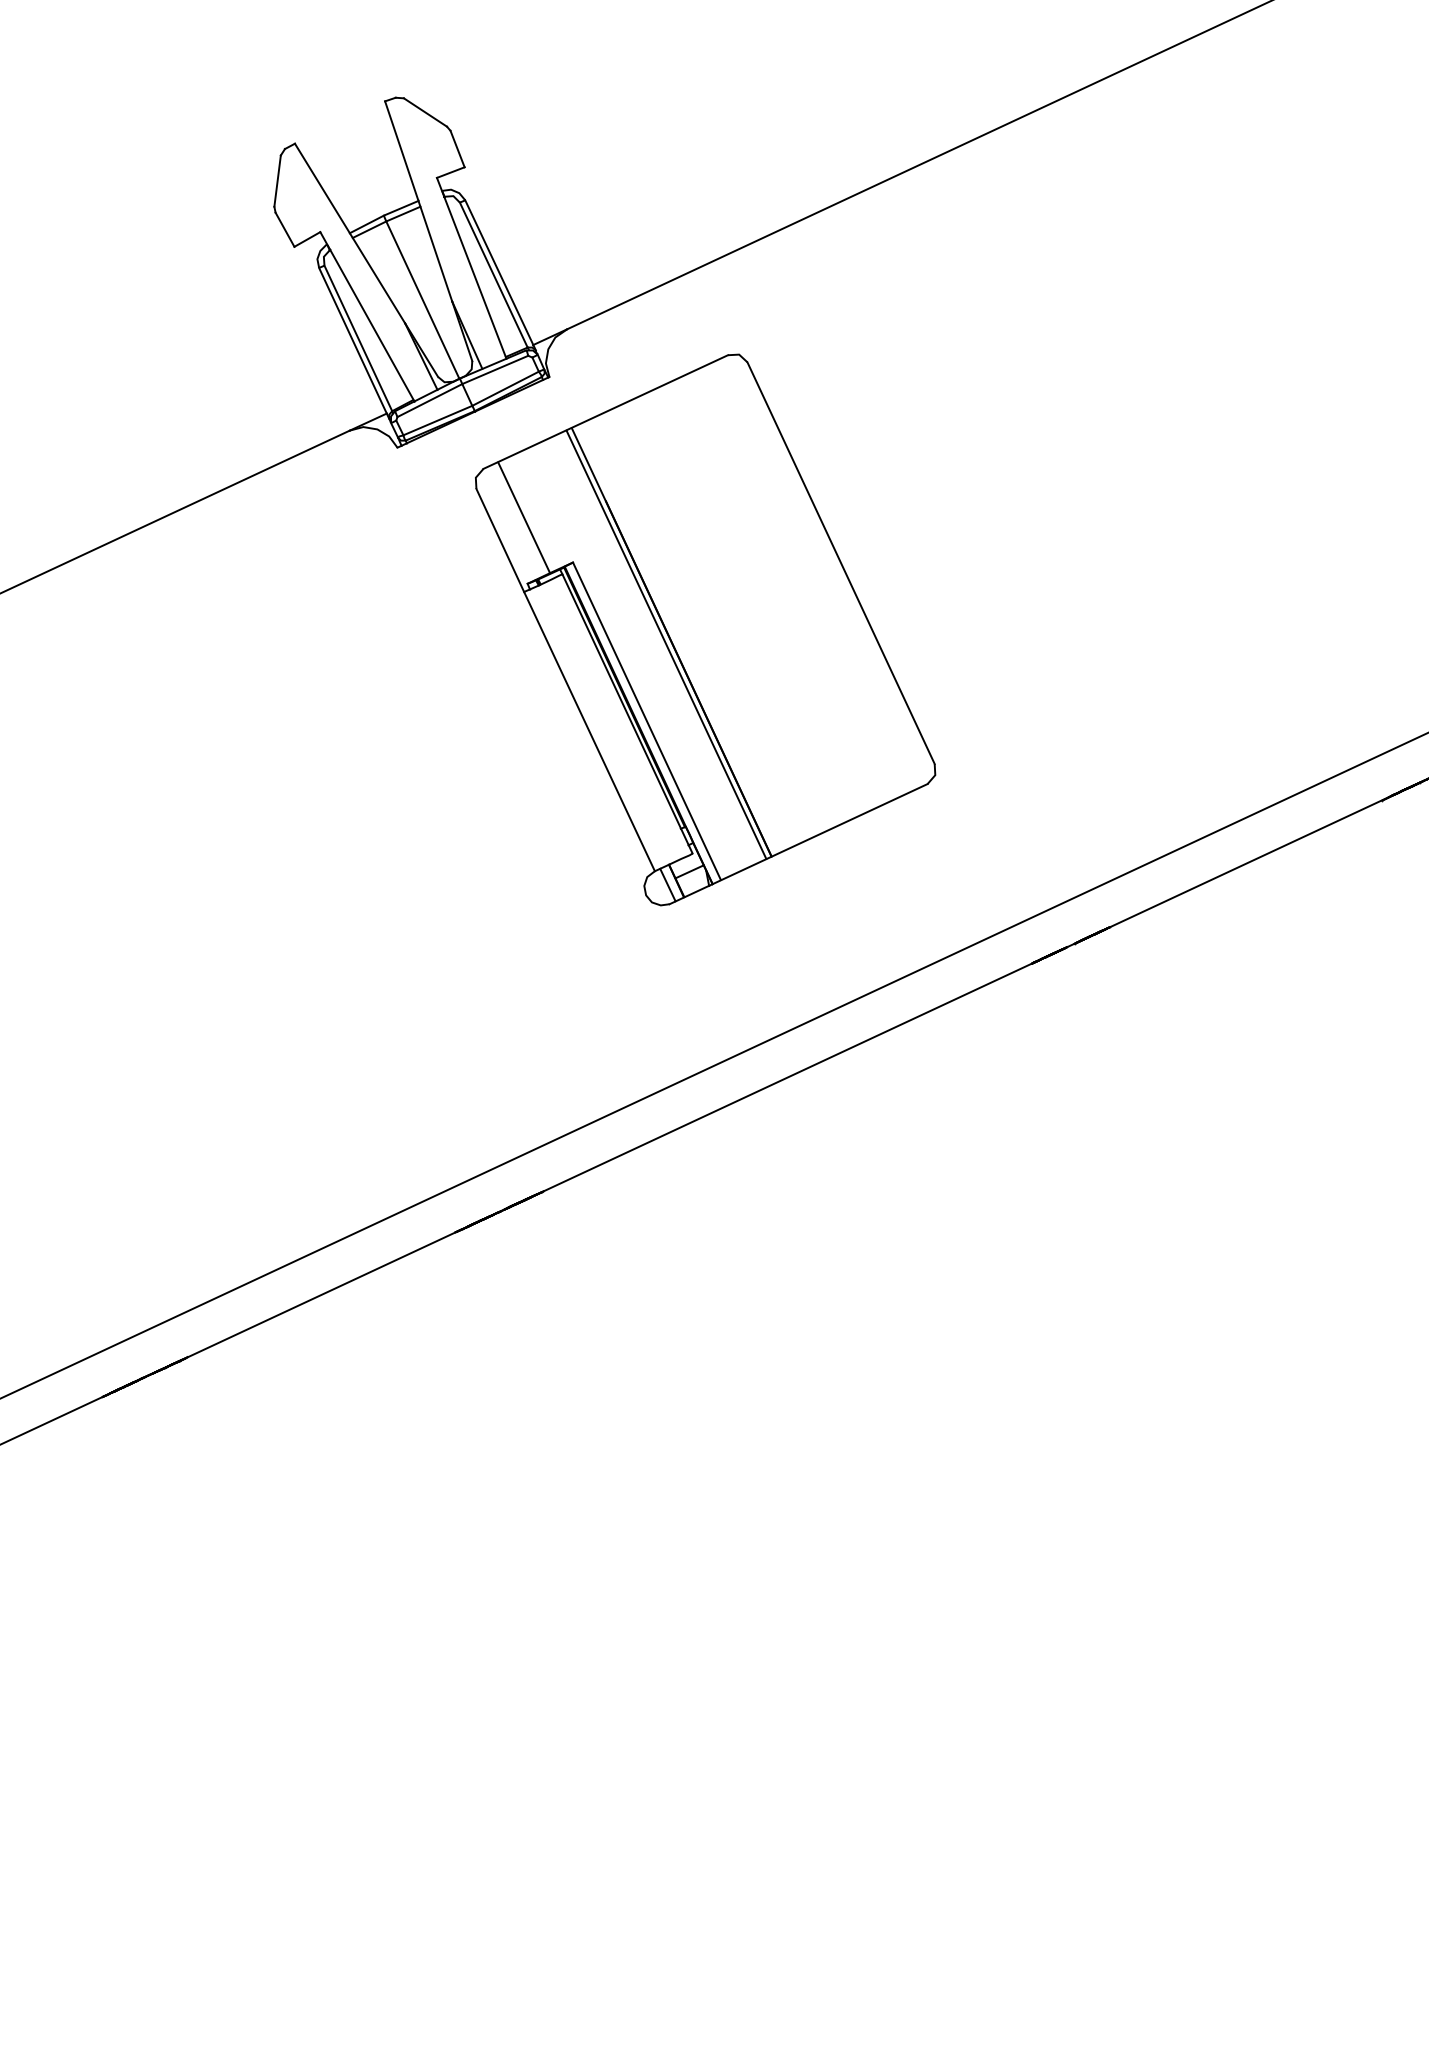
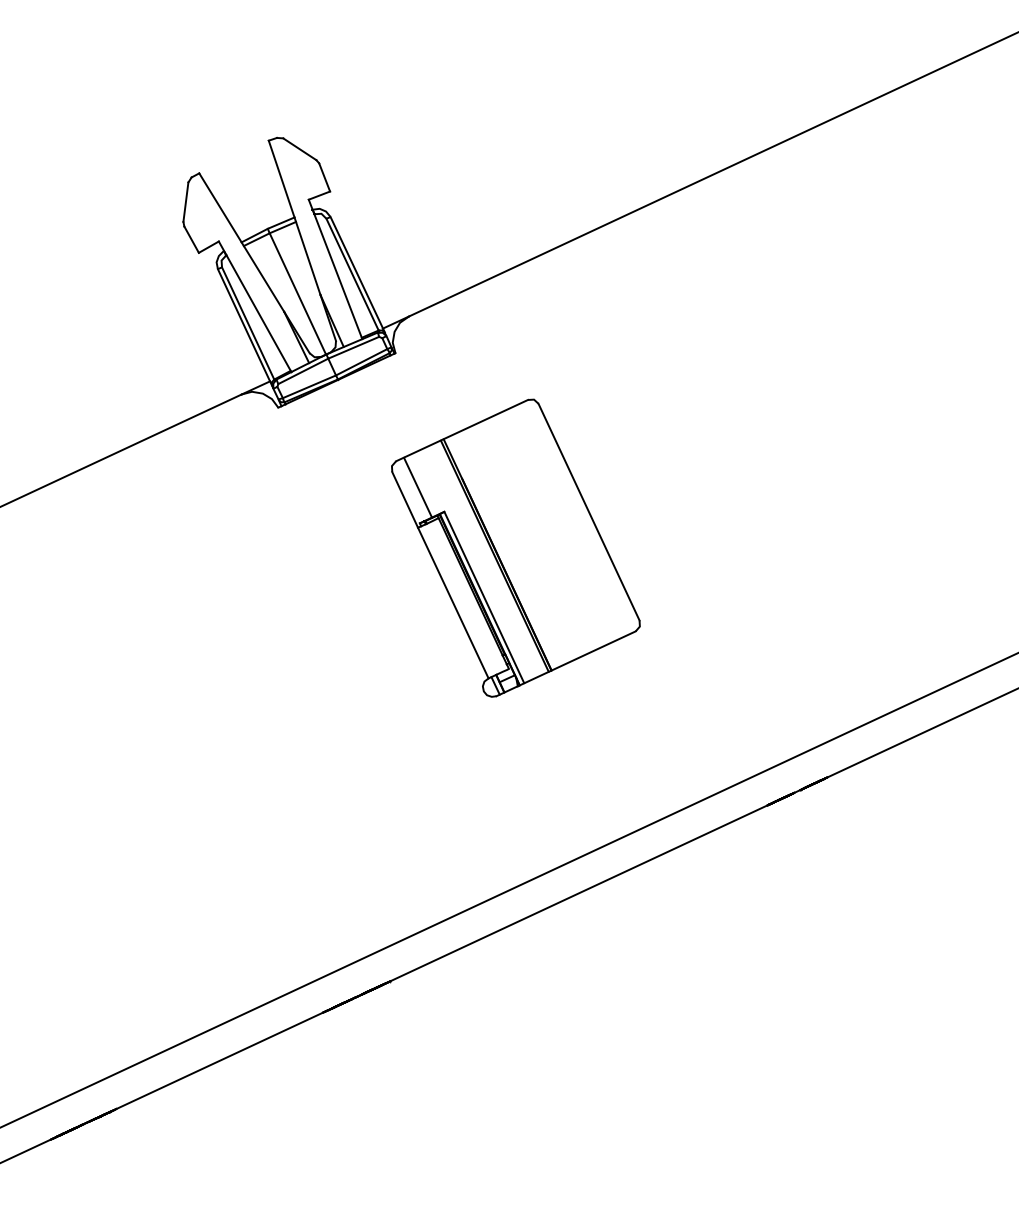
part: (705, 629) -> (515, 547), size x0.7

